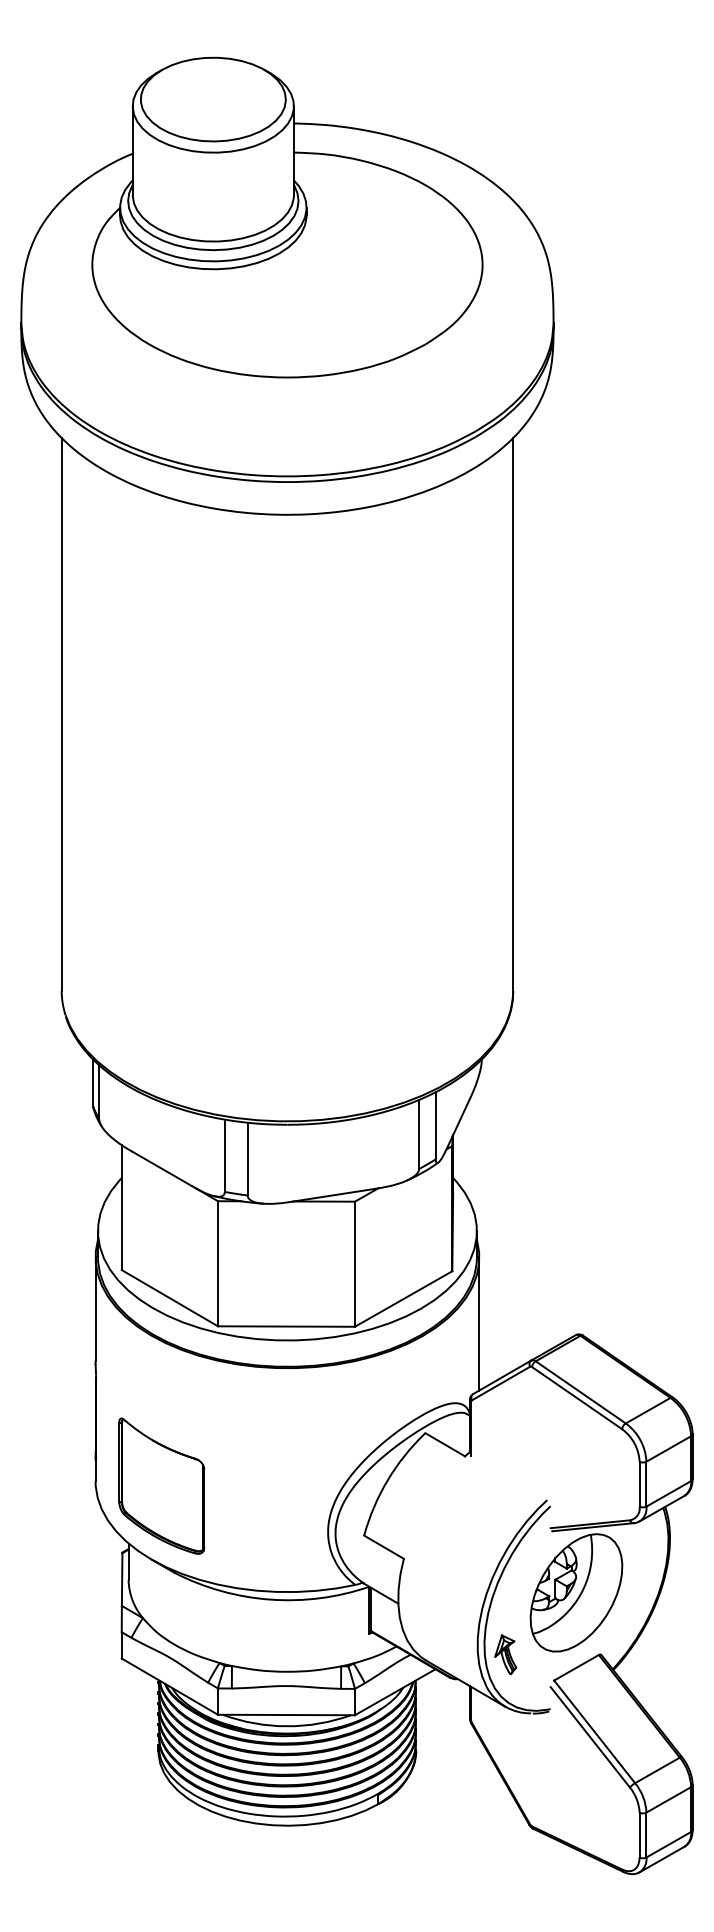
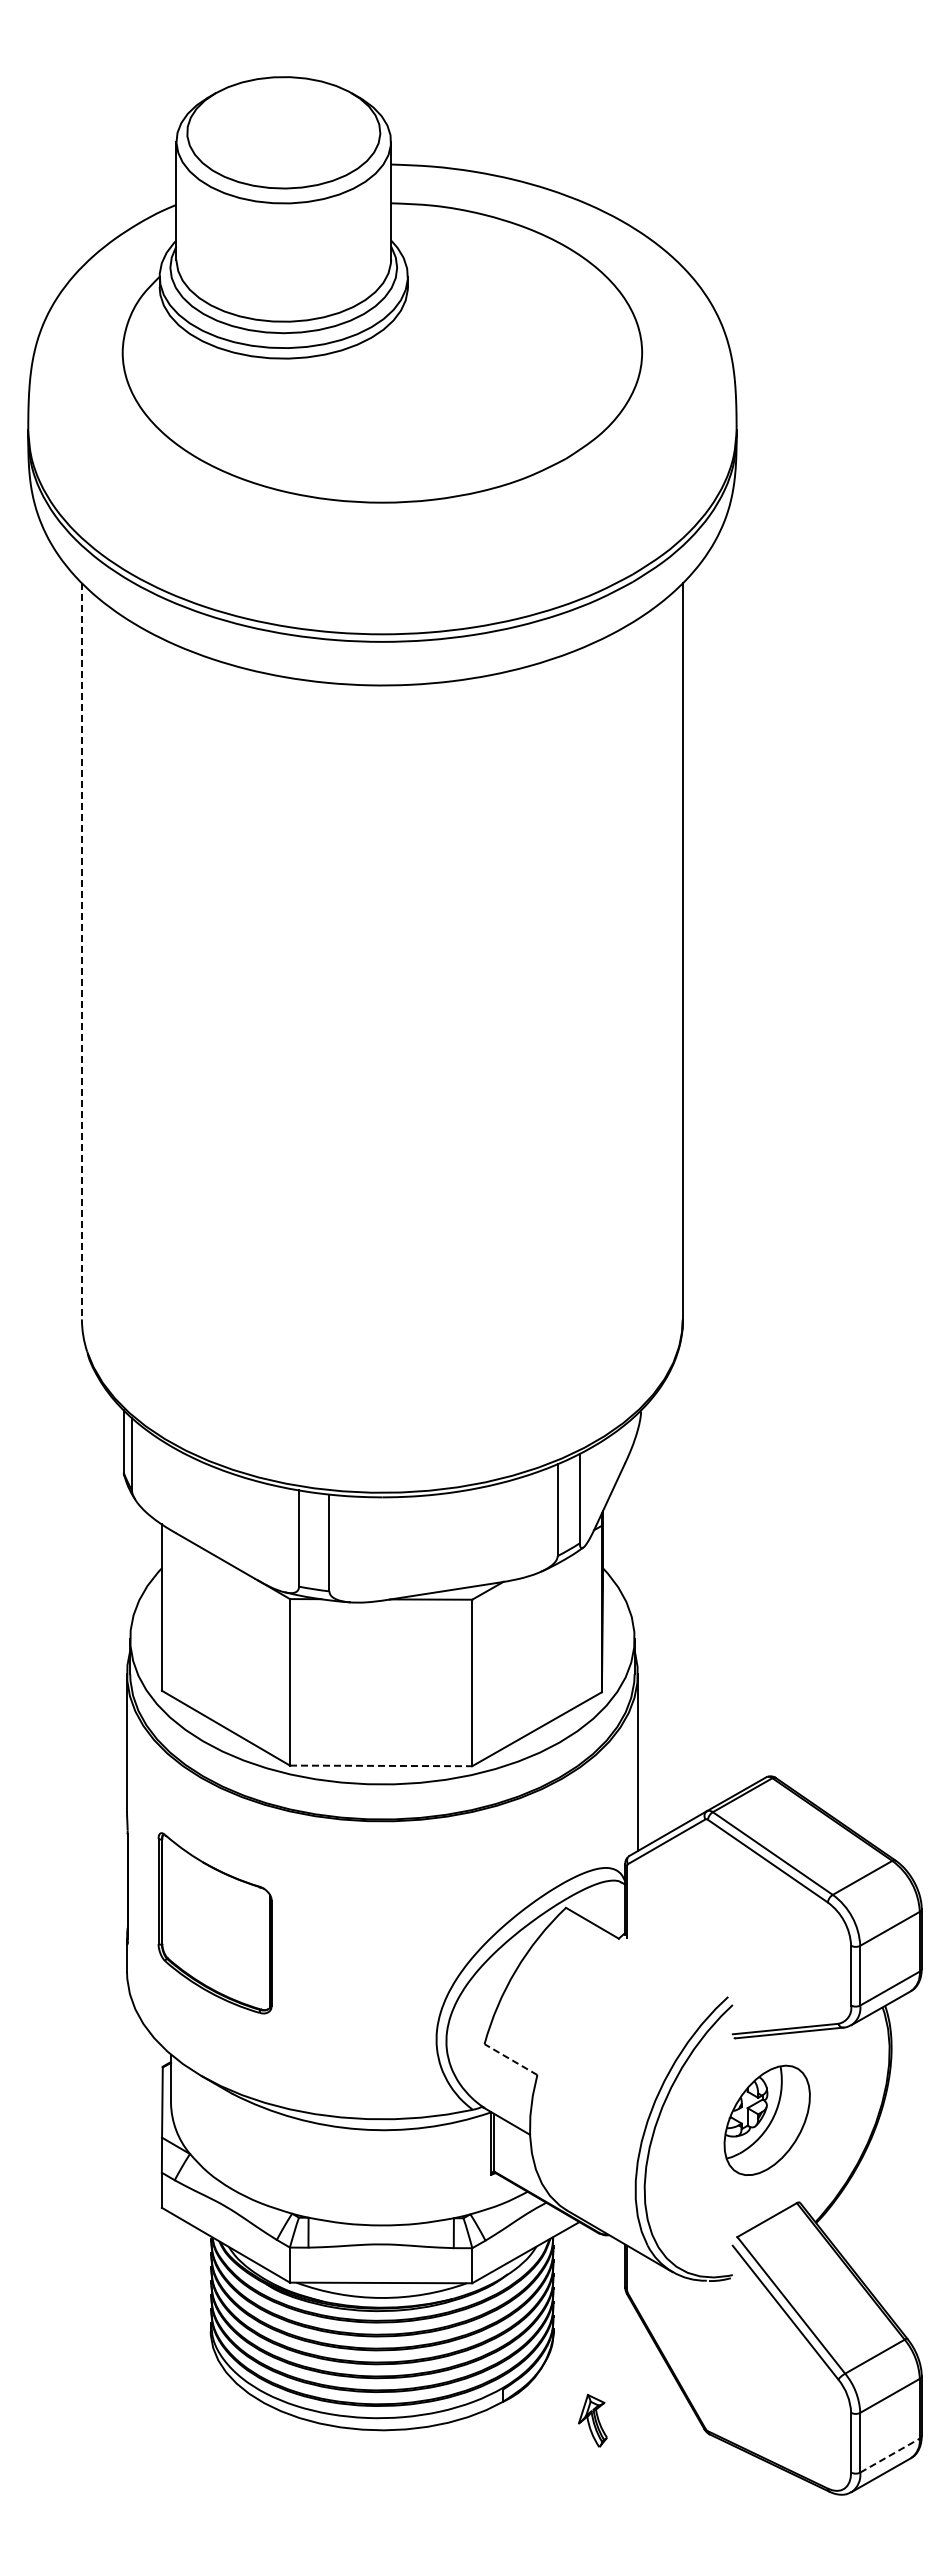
line: (61, 714) -> (81, 951), solid -> dashed
line: (286, 1326) -> (381, 1765), solid -> dashed
part: (161, 1486) -> (214, 1923), moved
line: (383, 1547) -> (510, 2059), solid -> dashed
part: (576, 1592) -> (767, 2120), size x0.7
part: (505, 1654) -> (592, 2420), moved
line: (669, 1844) -> (890, 2455), solid -> dashed

